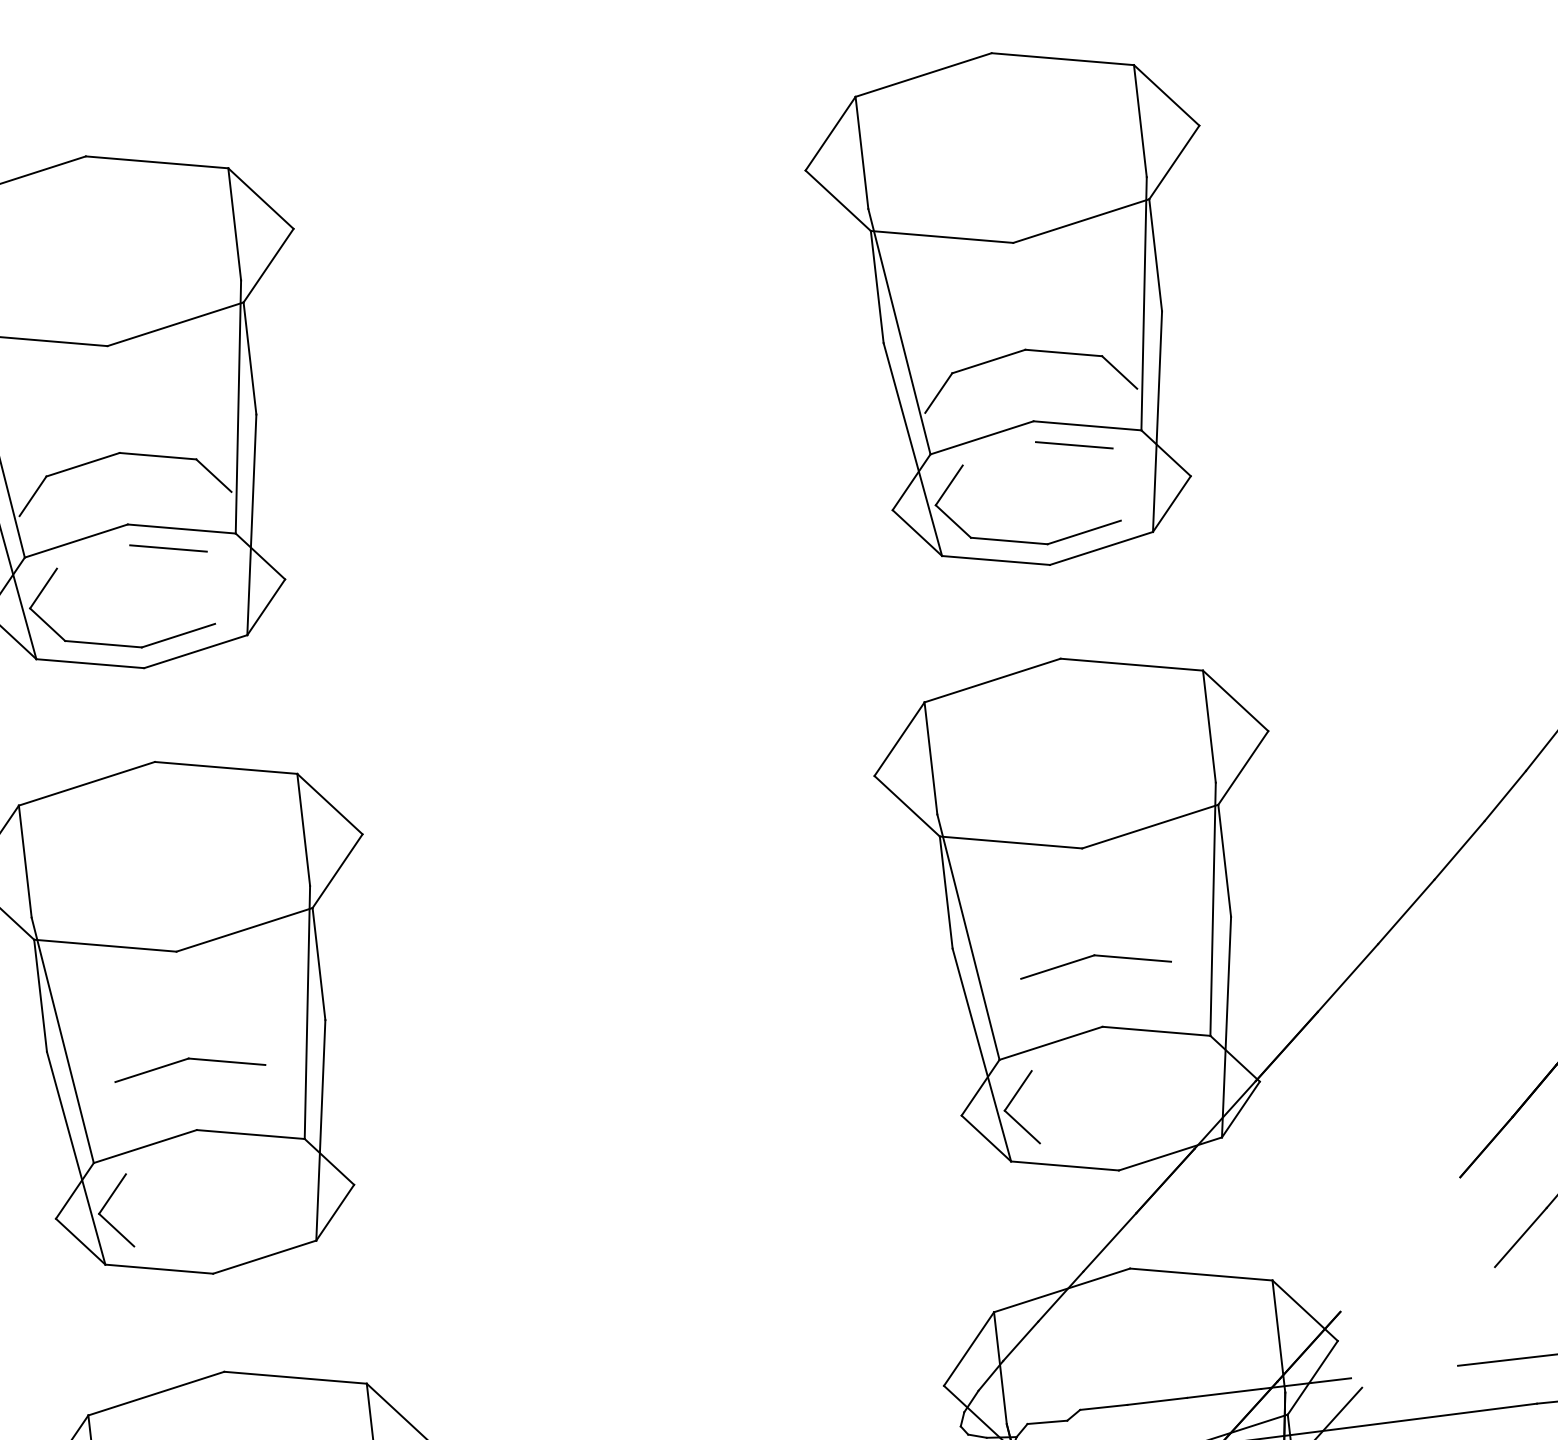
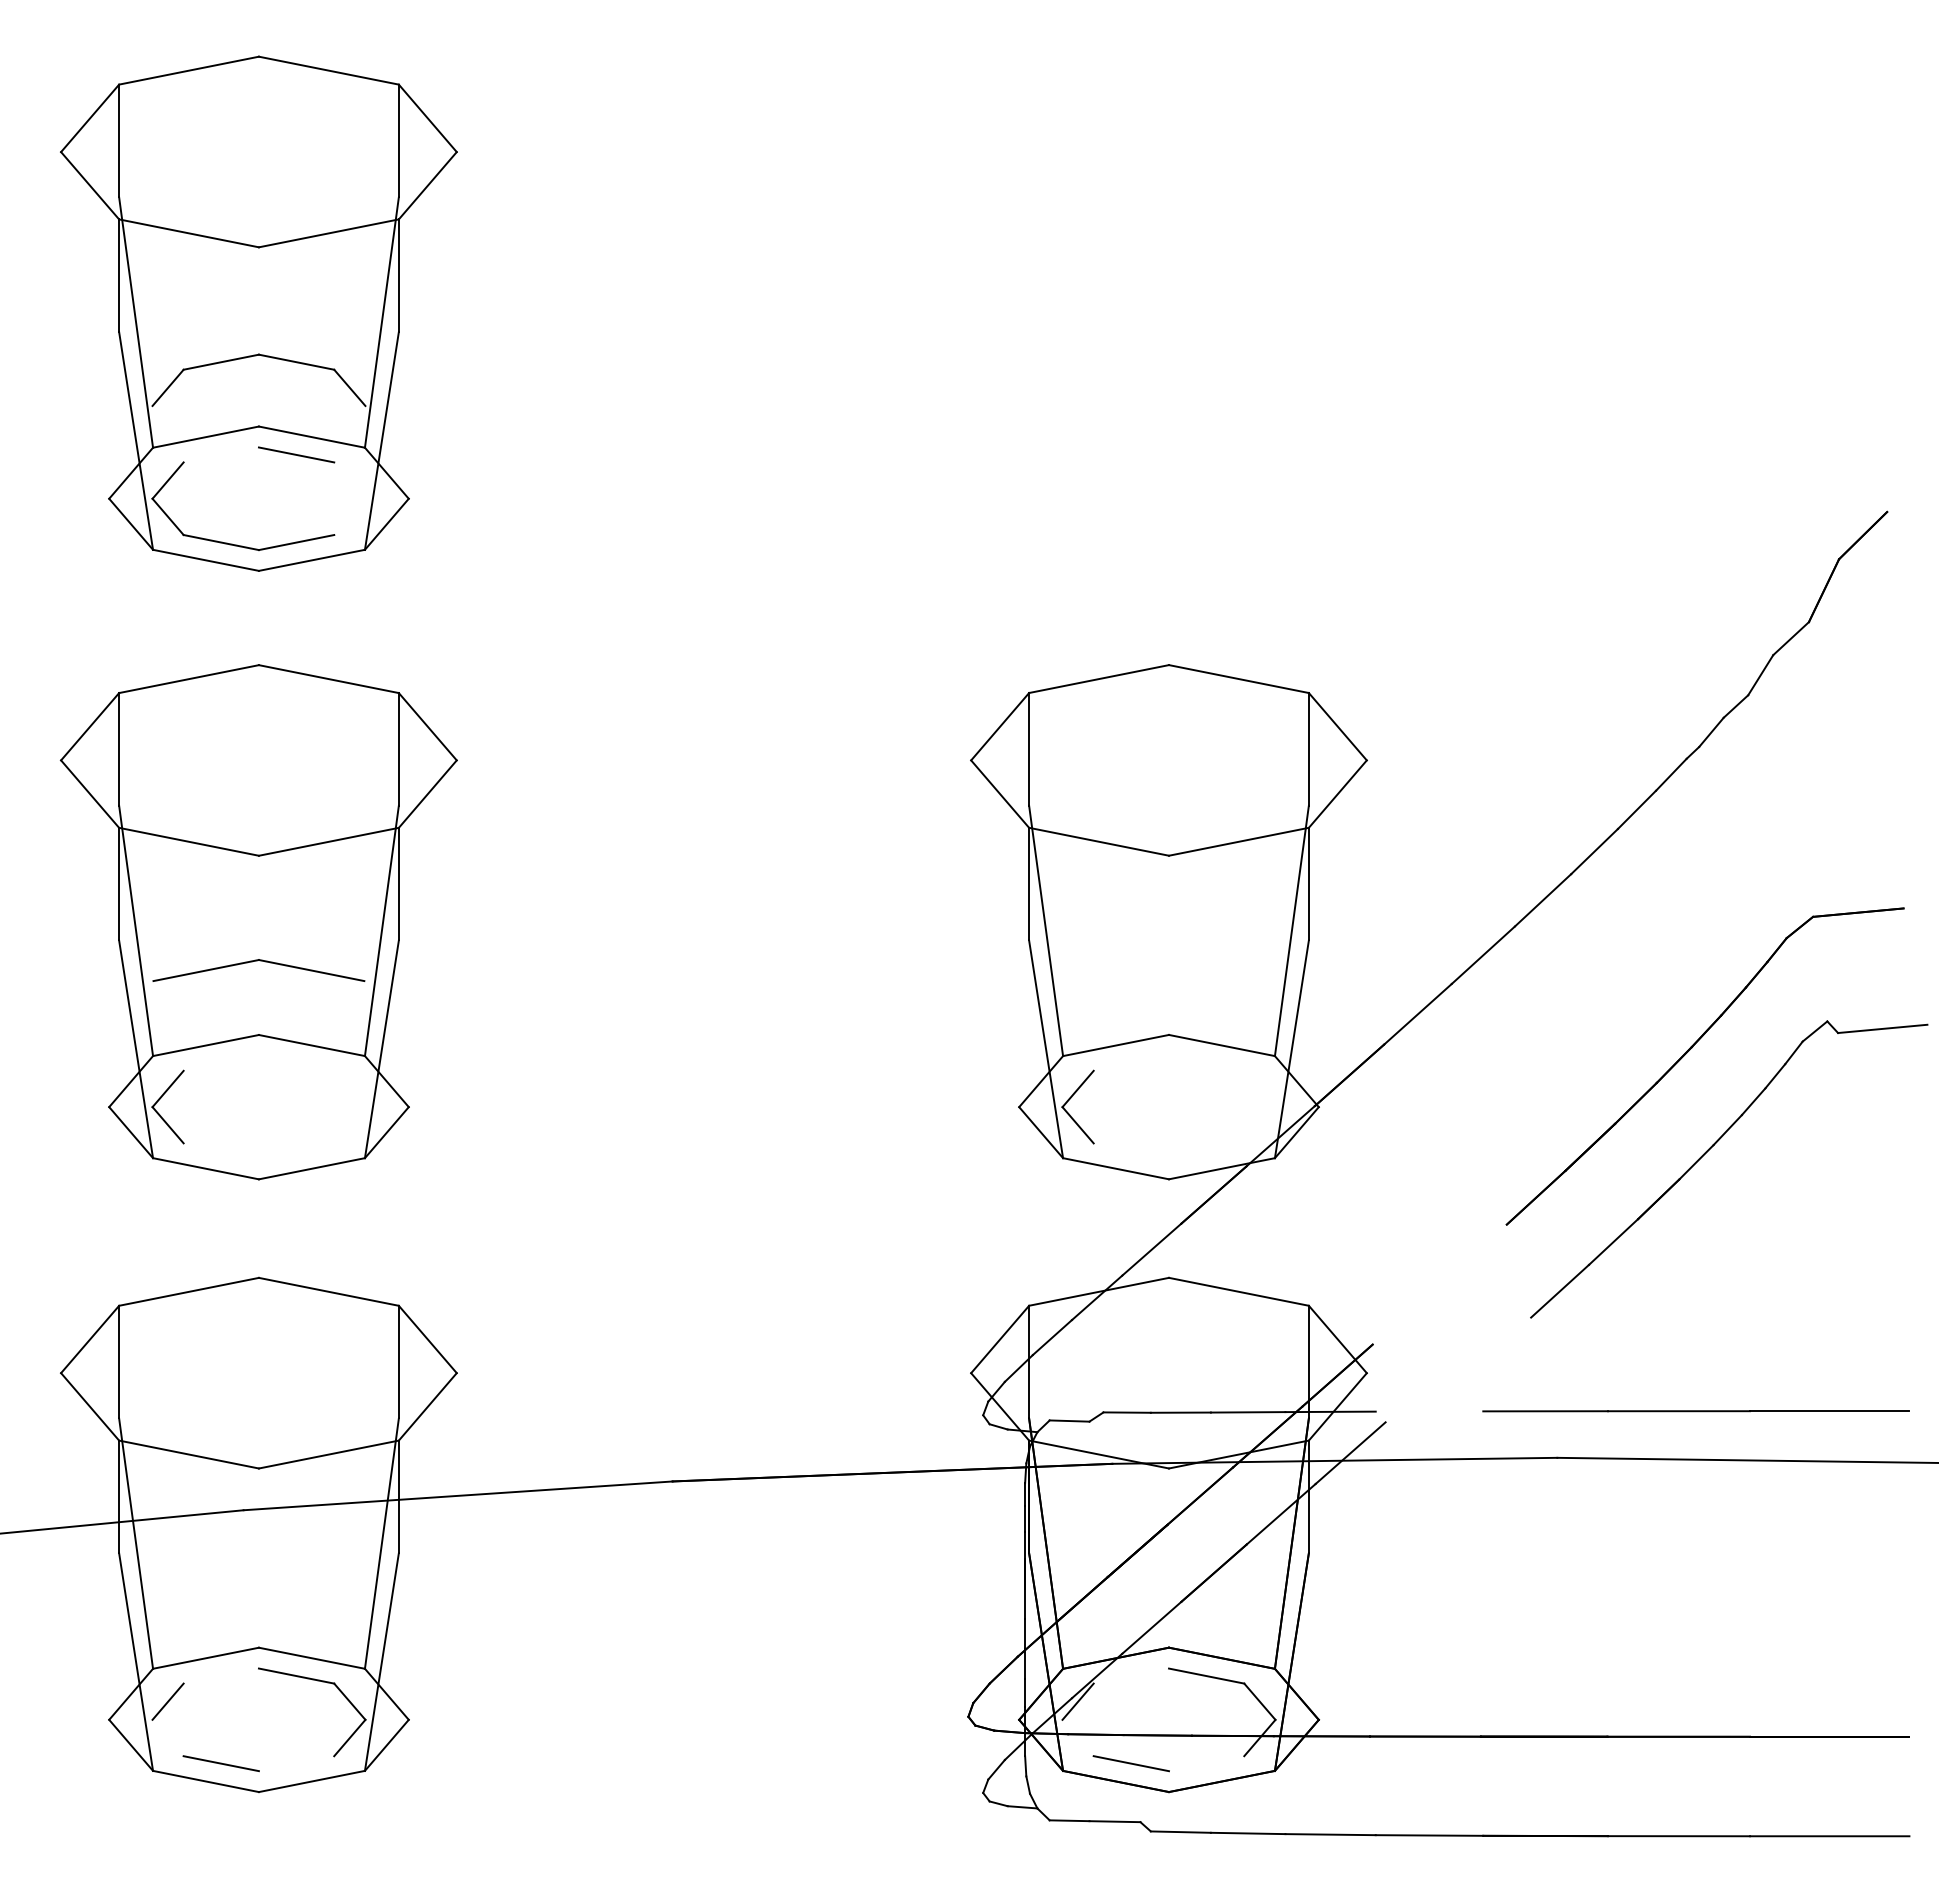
part: (1020, 308) -> (1168, 313), removed
part: (1094, 962) -> (1168, 970), removed
part: (189, 1065) -> (258, 970), size x1.4

